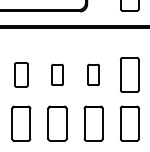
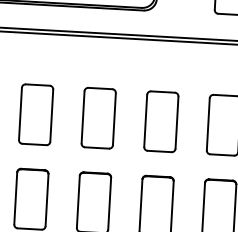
part: (21, 74) -> (36, 114), size x1.43
part: (57, 74) -> (98, 117), size x1.67
part: (93, 74) -> (161, 120), size x1.67

